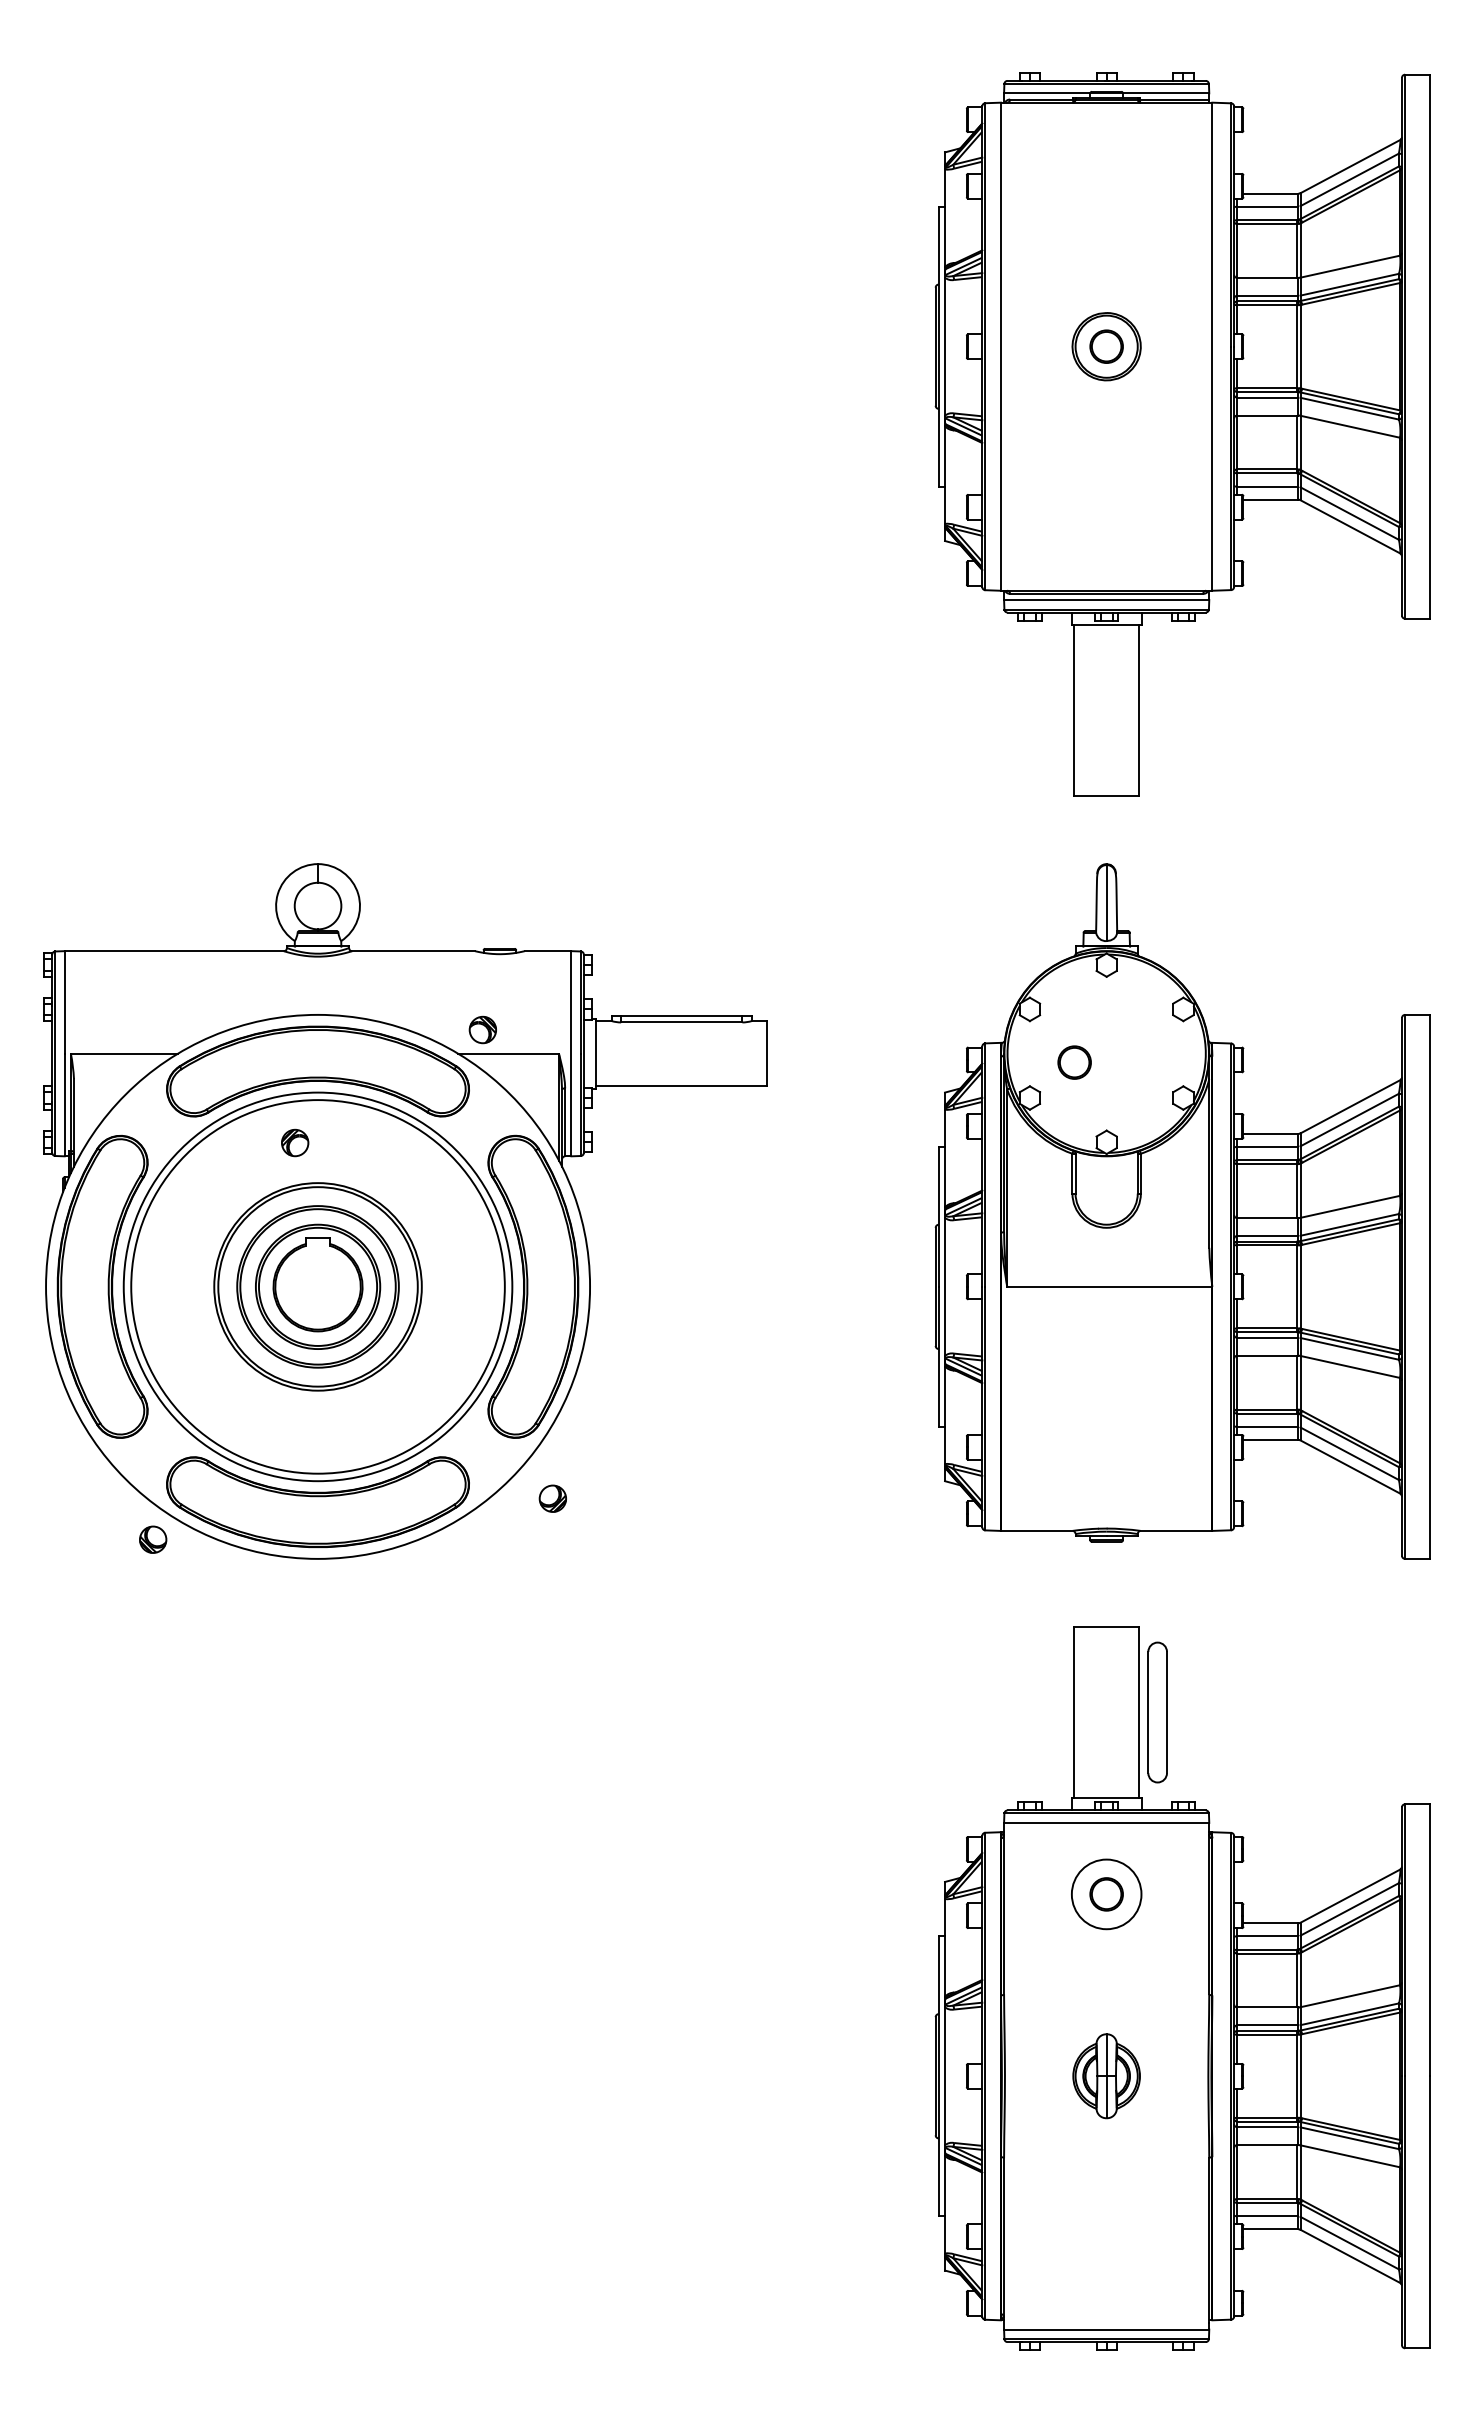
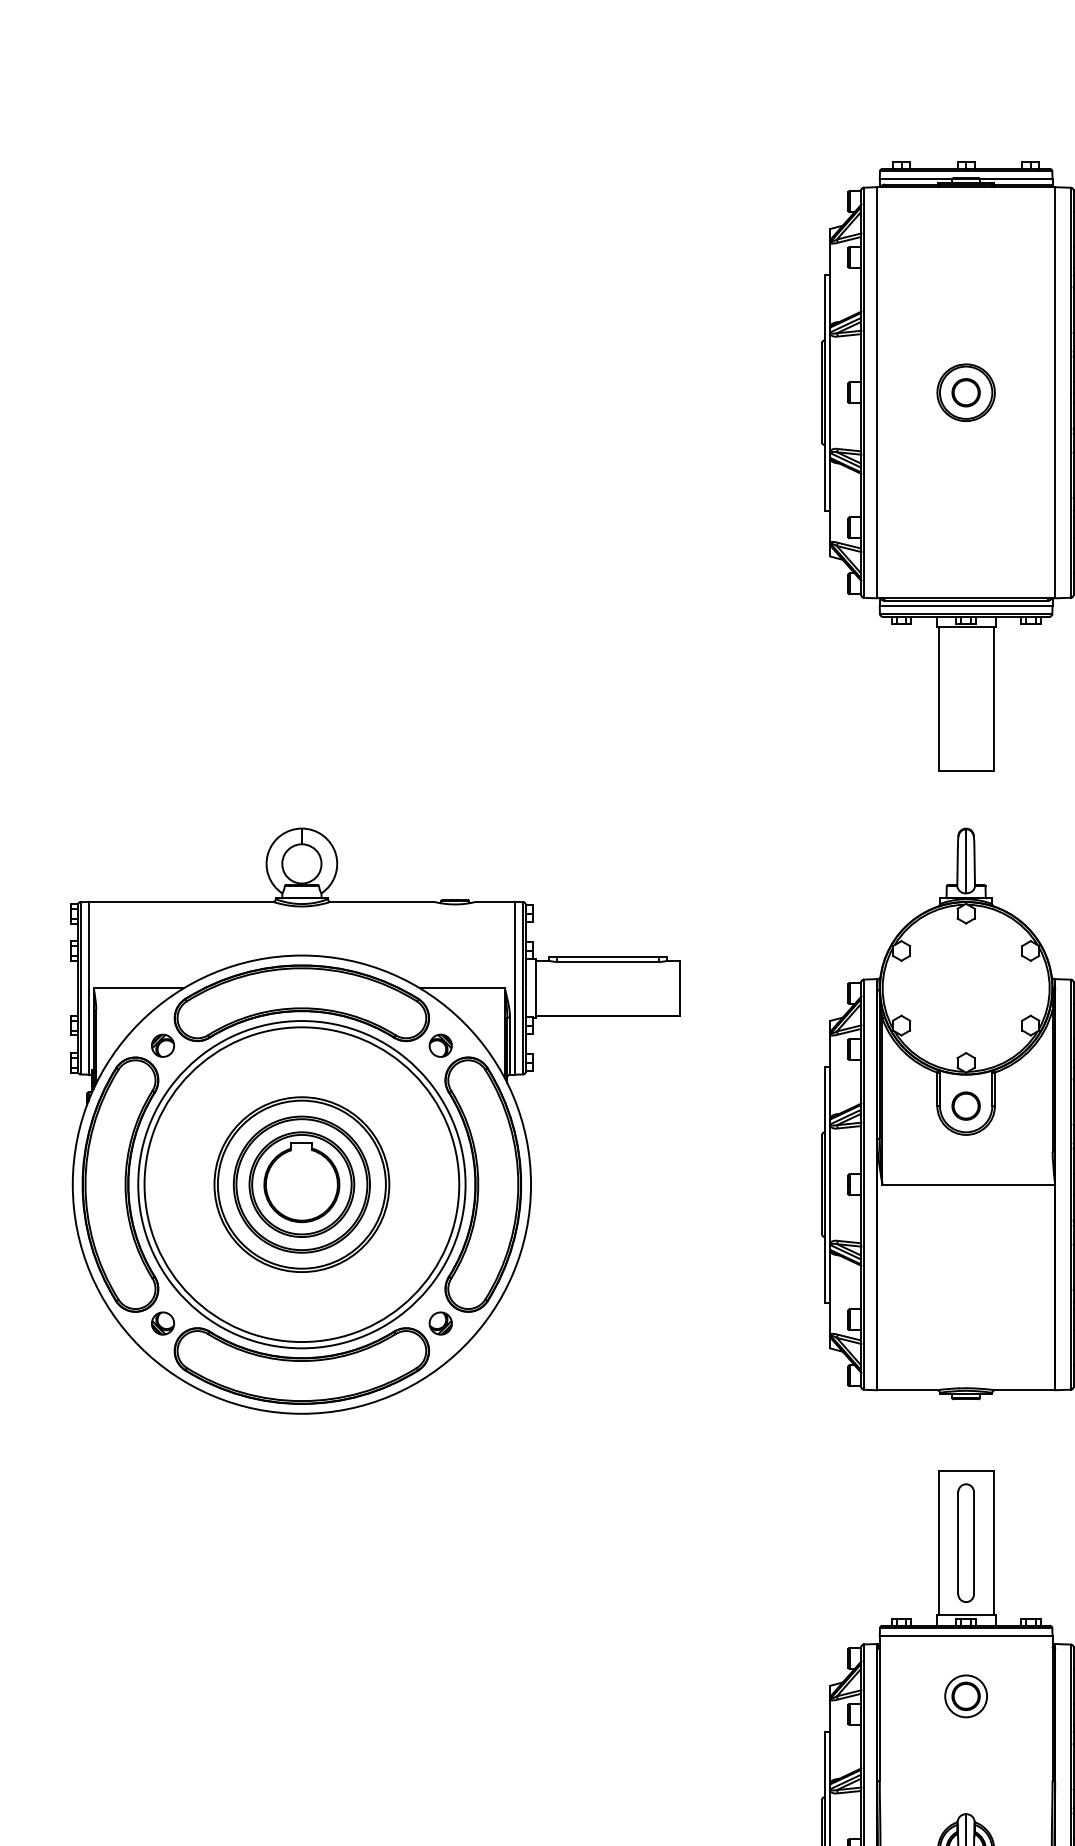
part: (482, 1029) -> (440, 1045), moved
circle: (1074, 1062) -> (966, 1106), moved
part: (295, 1142) -> (163, 1045), moved
part: (552, 1498) -> (440, 1323), moved
part: (153, 1539) -> (163, 1323), moved
part: (1157, 1712) -> (966, 1543), moved
circle: (1106, 1894) -> (966, 1696), size x0.71

